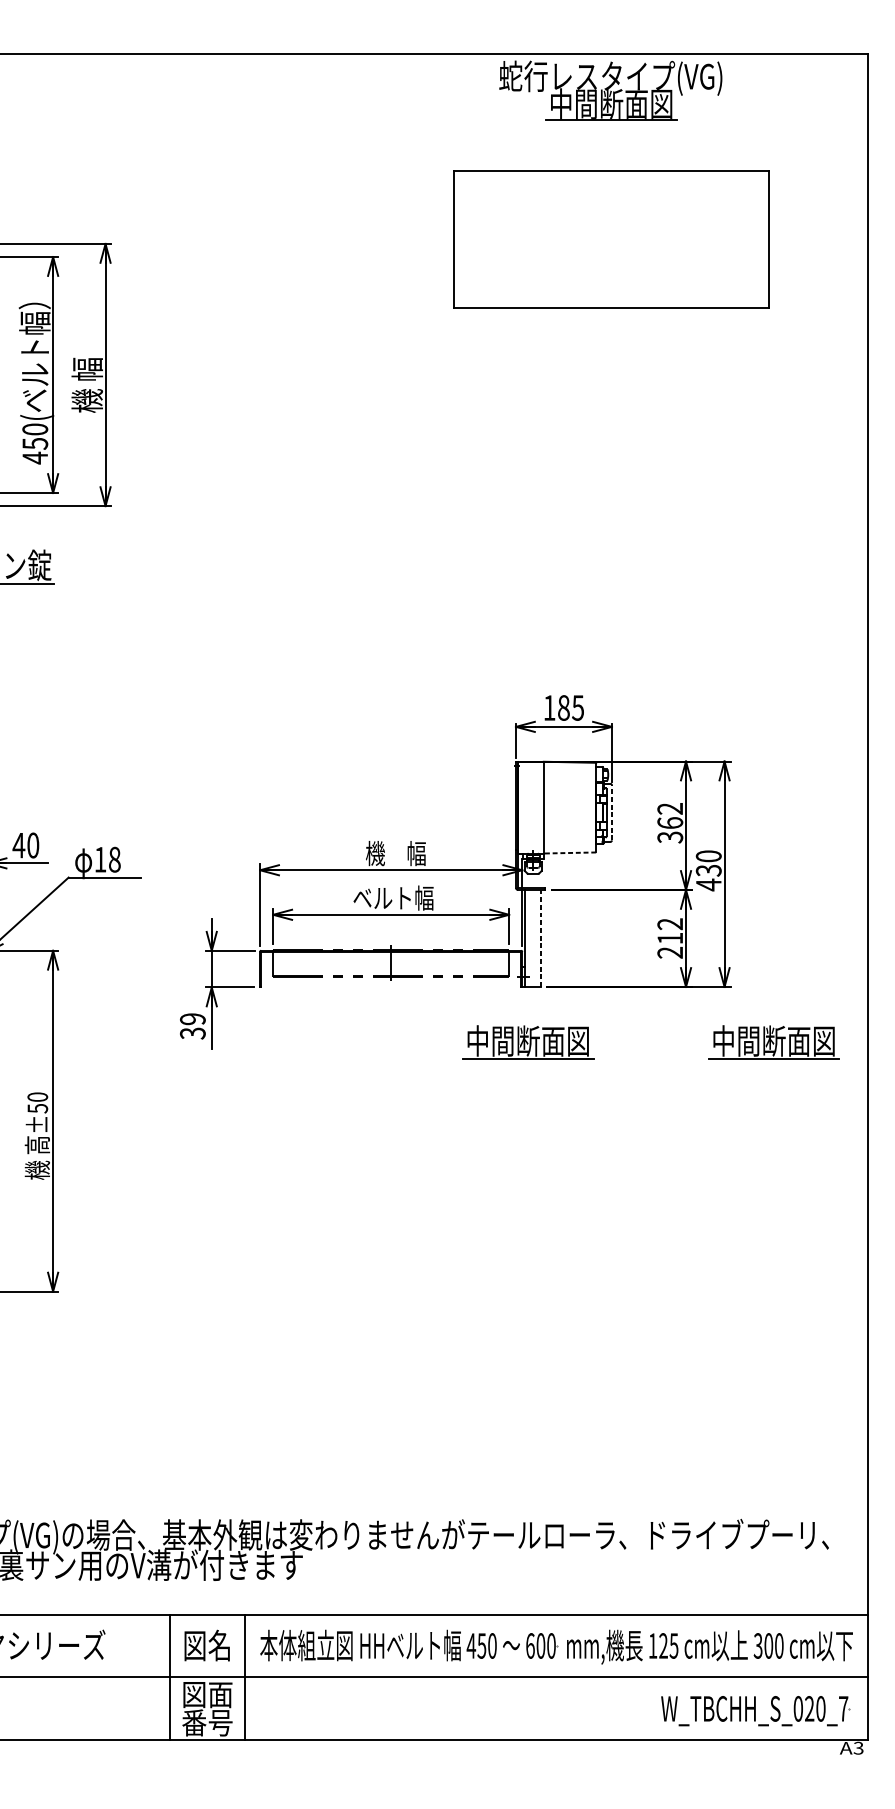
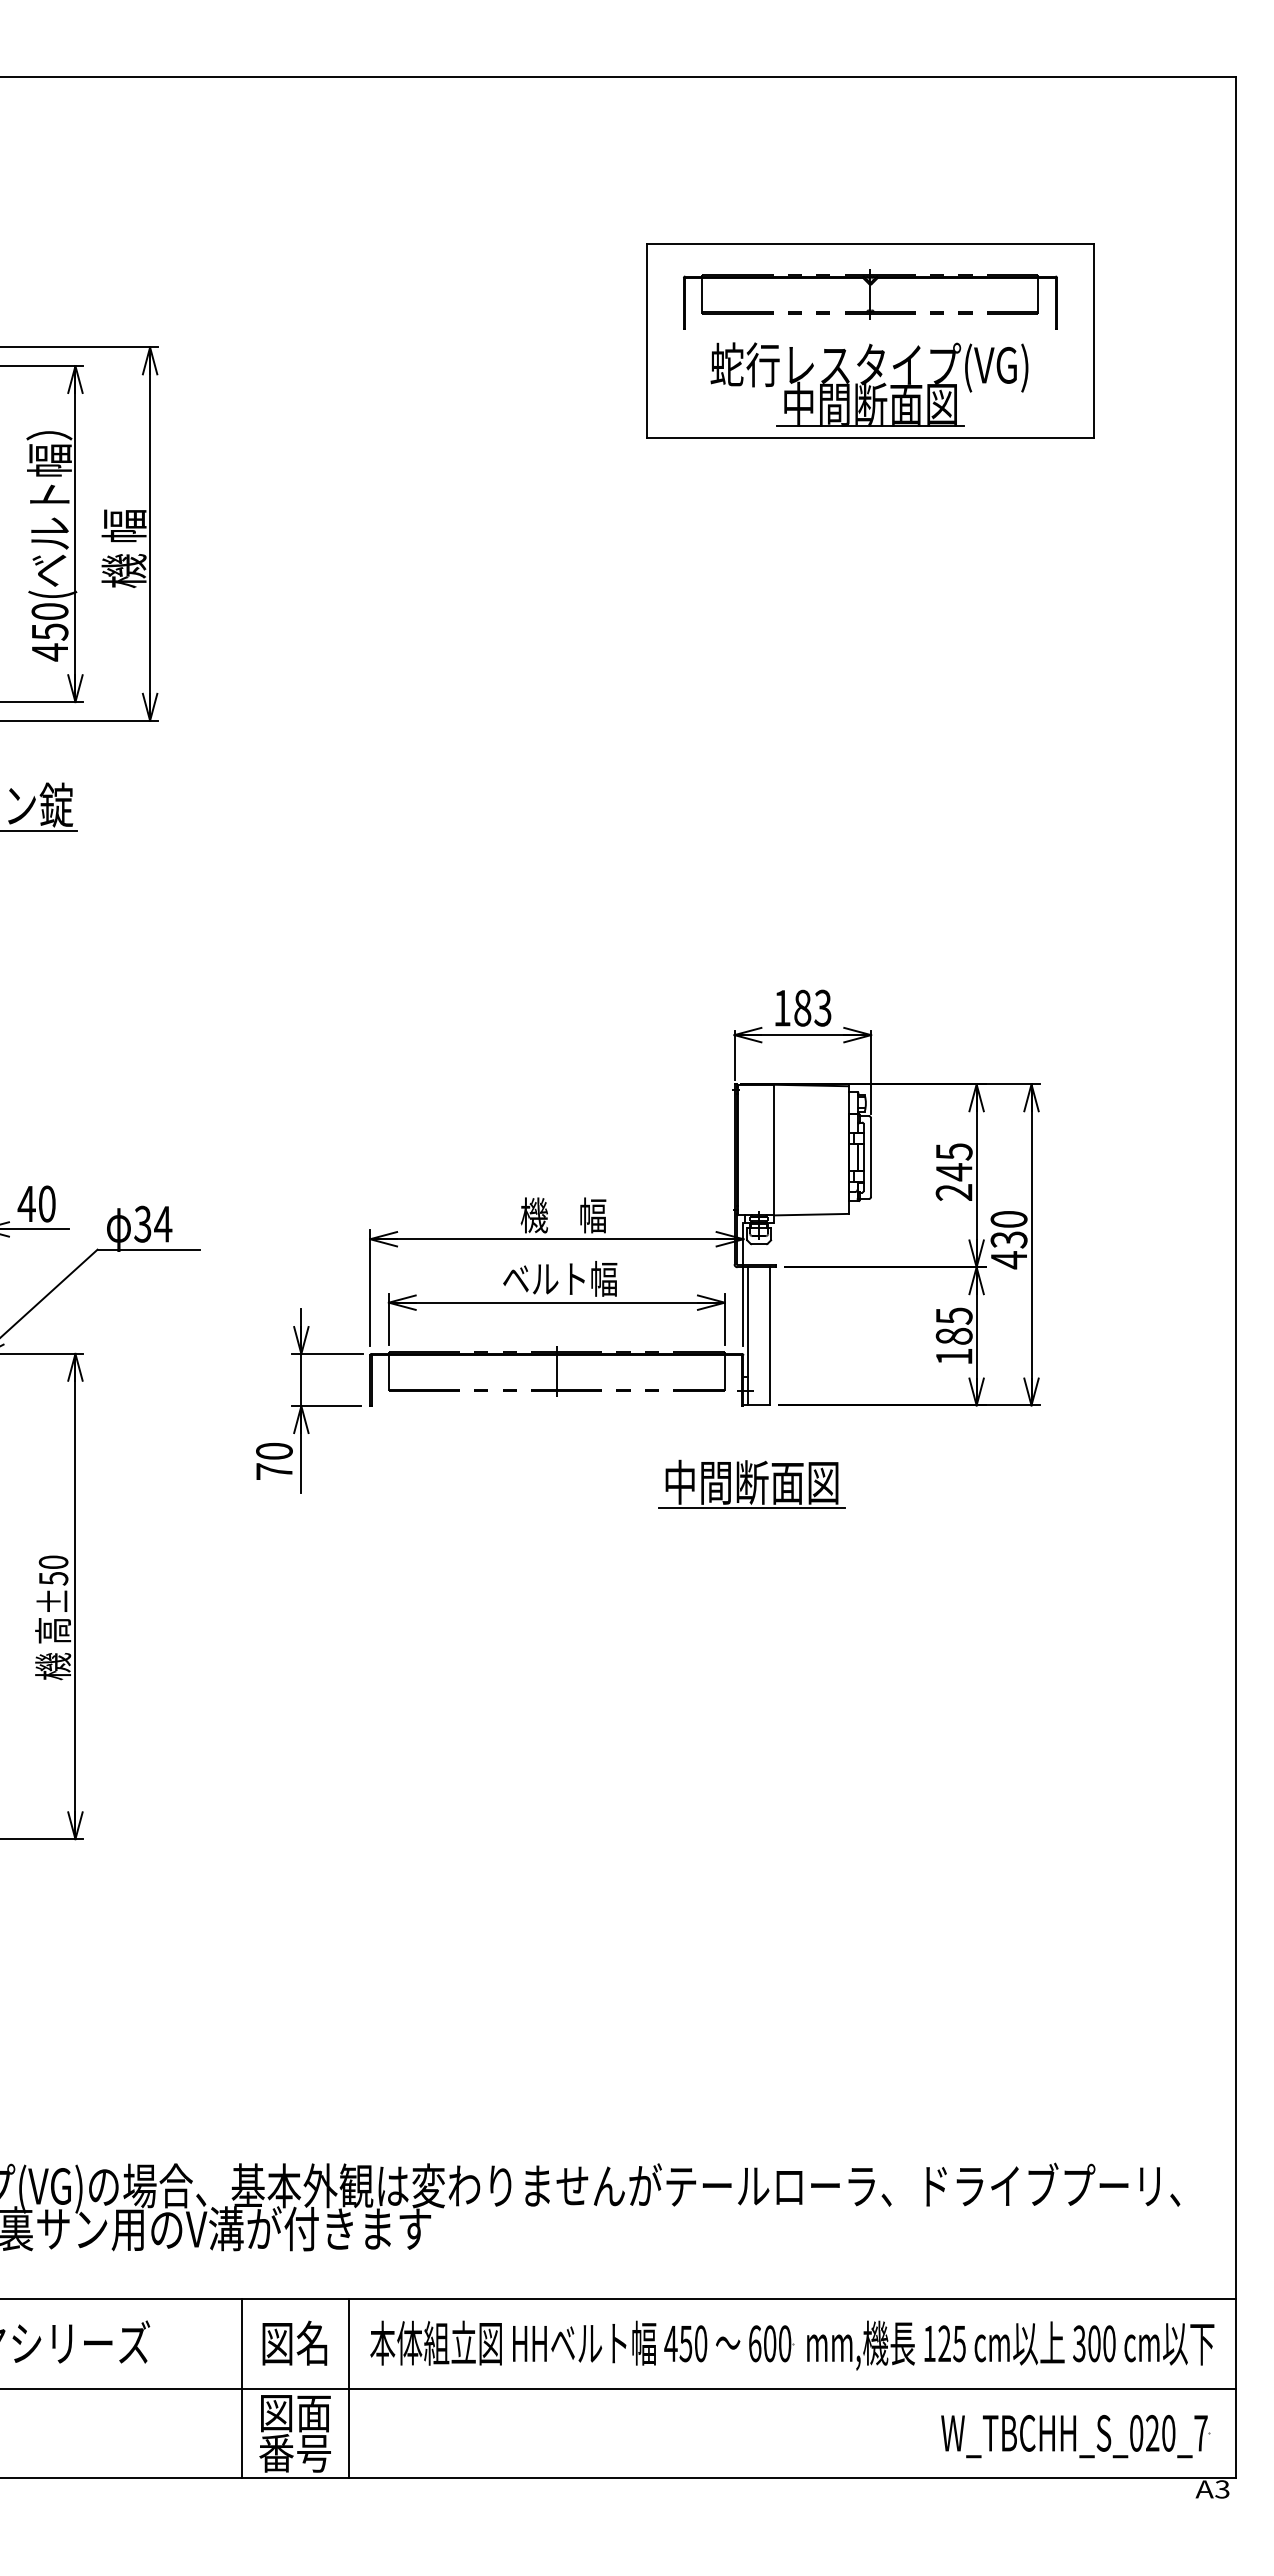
part: (610, 90) -> (869, 384), moved
part: (611, 210) -> (870, 299), added
text: (577, 707) -> (822, 1007), 185 -> 183
line: (612, 812) -> (871, 1157), dashed -> solid
text: (669, 823) -> (953, 1172), 362 -> 245
line: (569, 852) -> (810, 1214), dashed -> solid
text: (107, 859) -> (153, 1223), 18 -> 34
line: (541, 937) -> (770, 1335), dashed -> solid
text: (669, 938) -> (953, 1336), 212 -> 185
text: (192, 1026) -> (274, 1461), 39 -> 70
part: (773, 1041) -> (1101, 1483), removed

